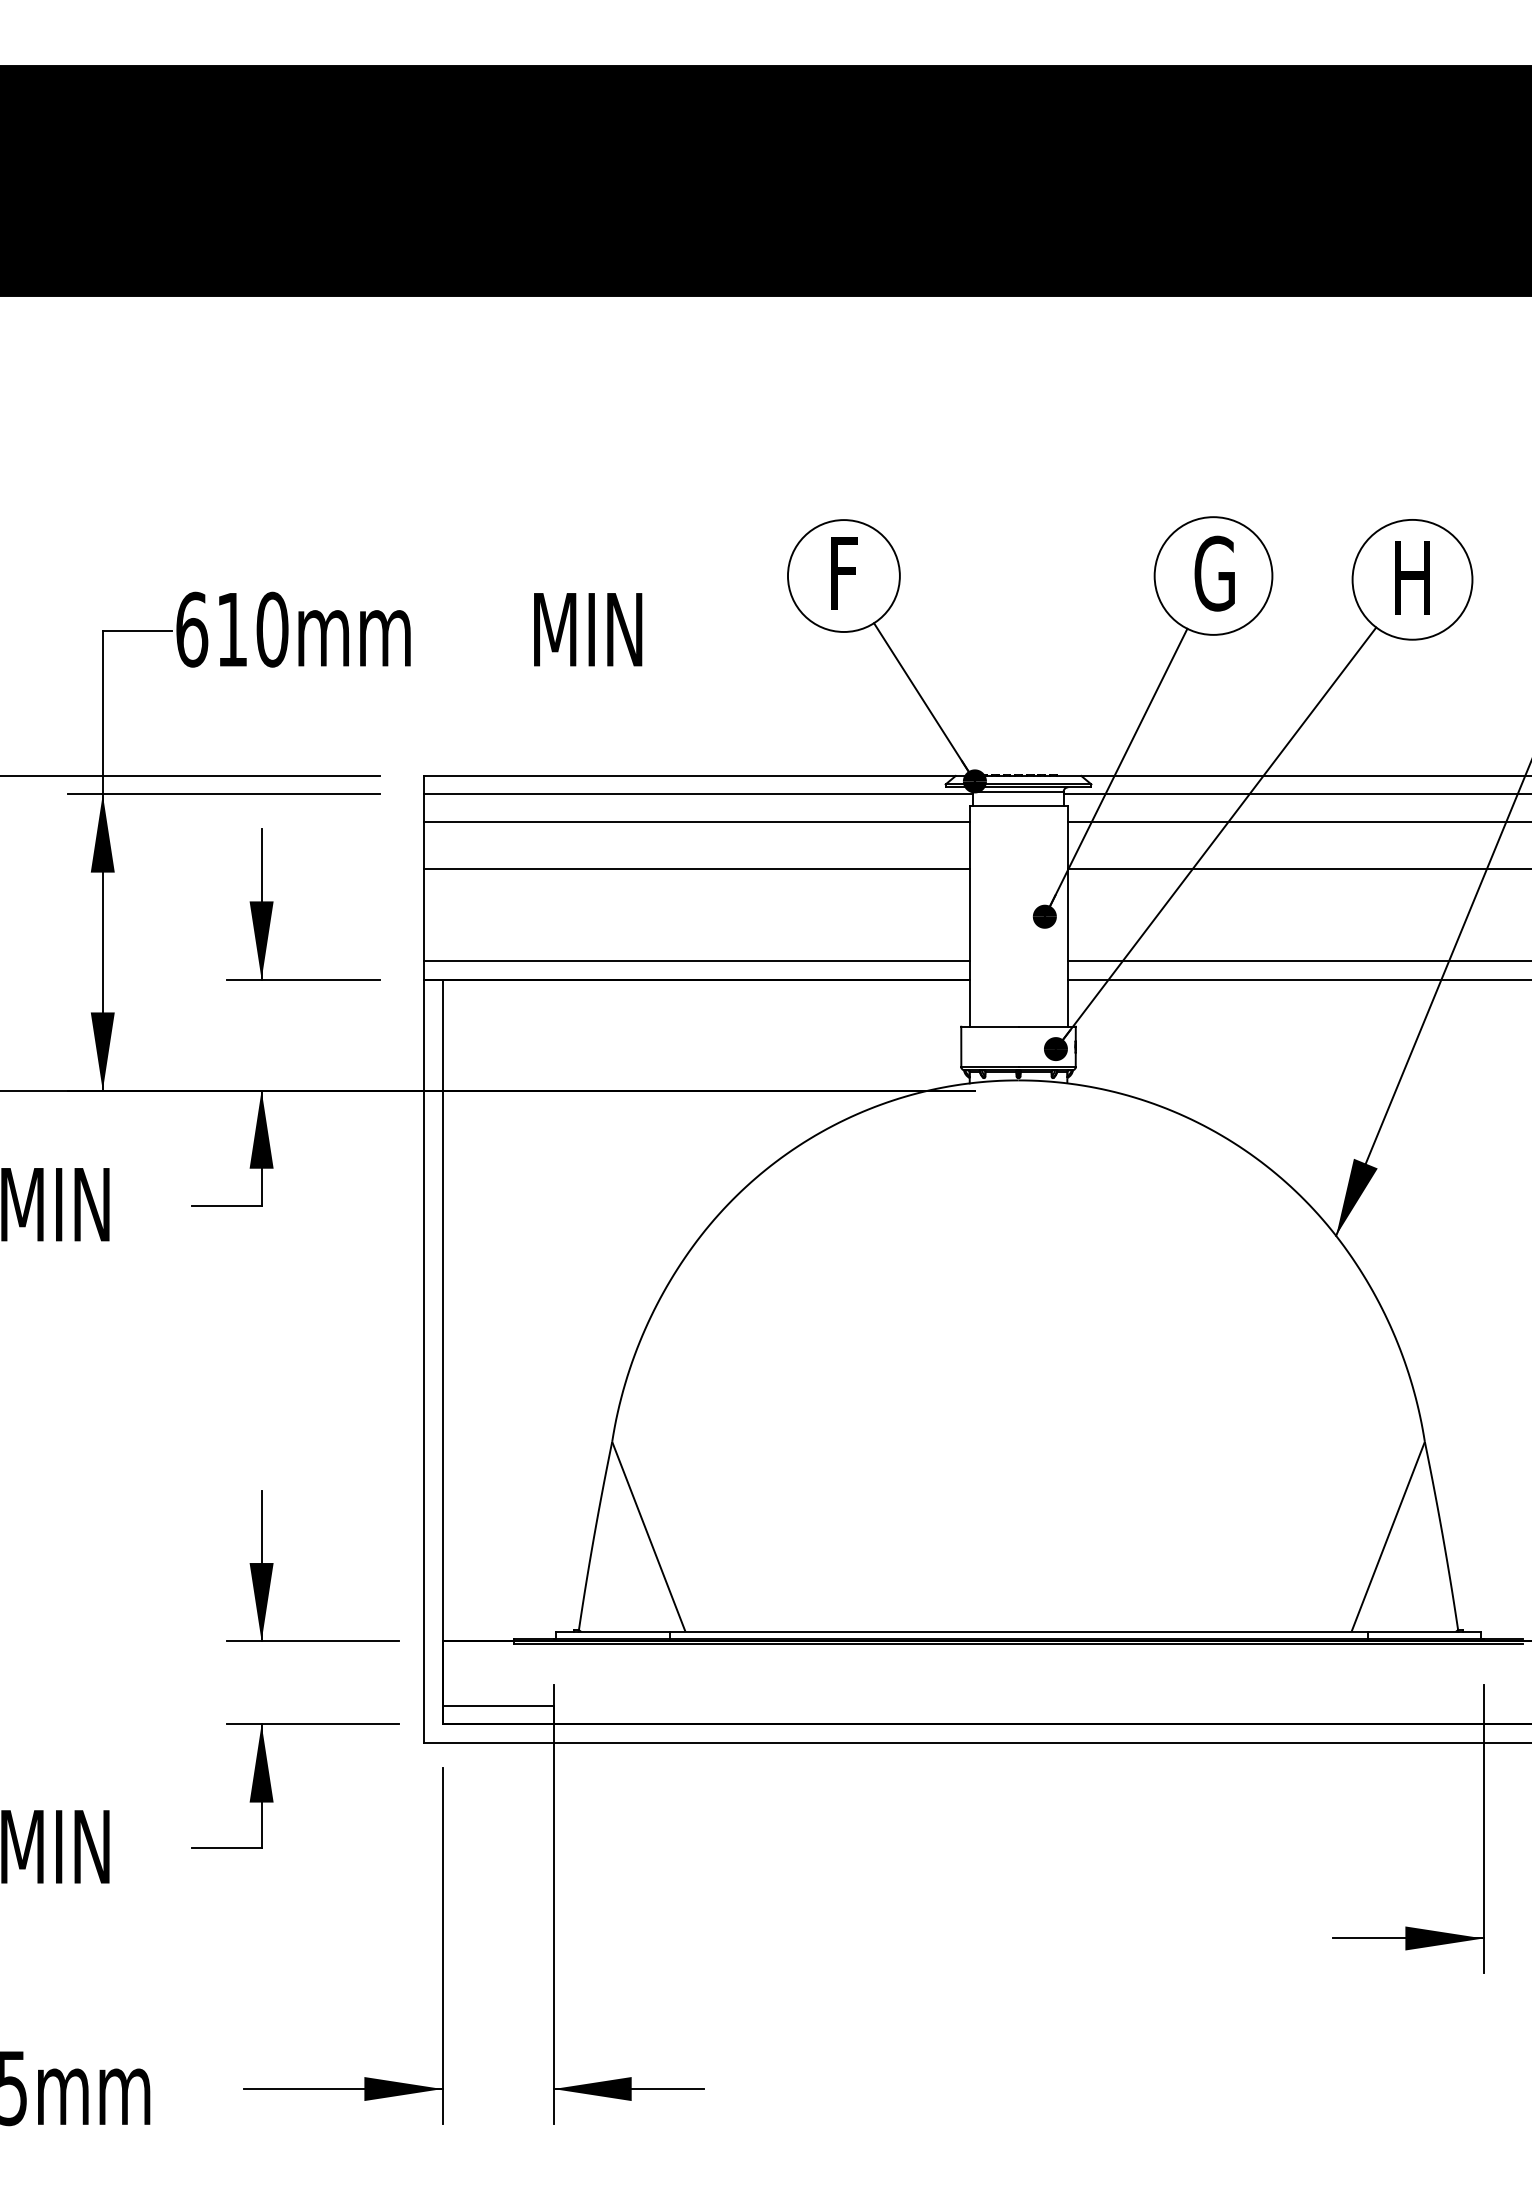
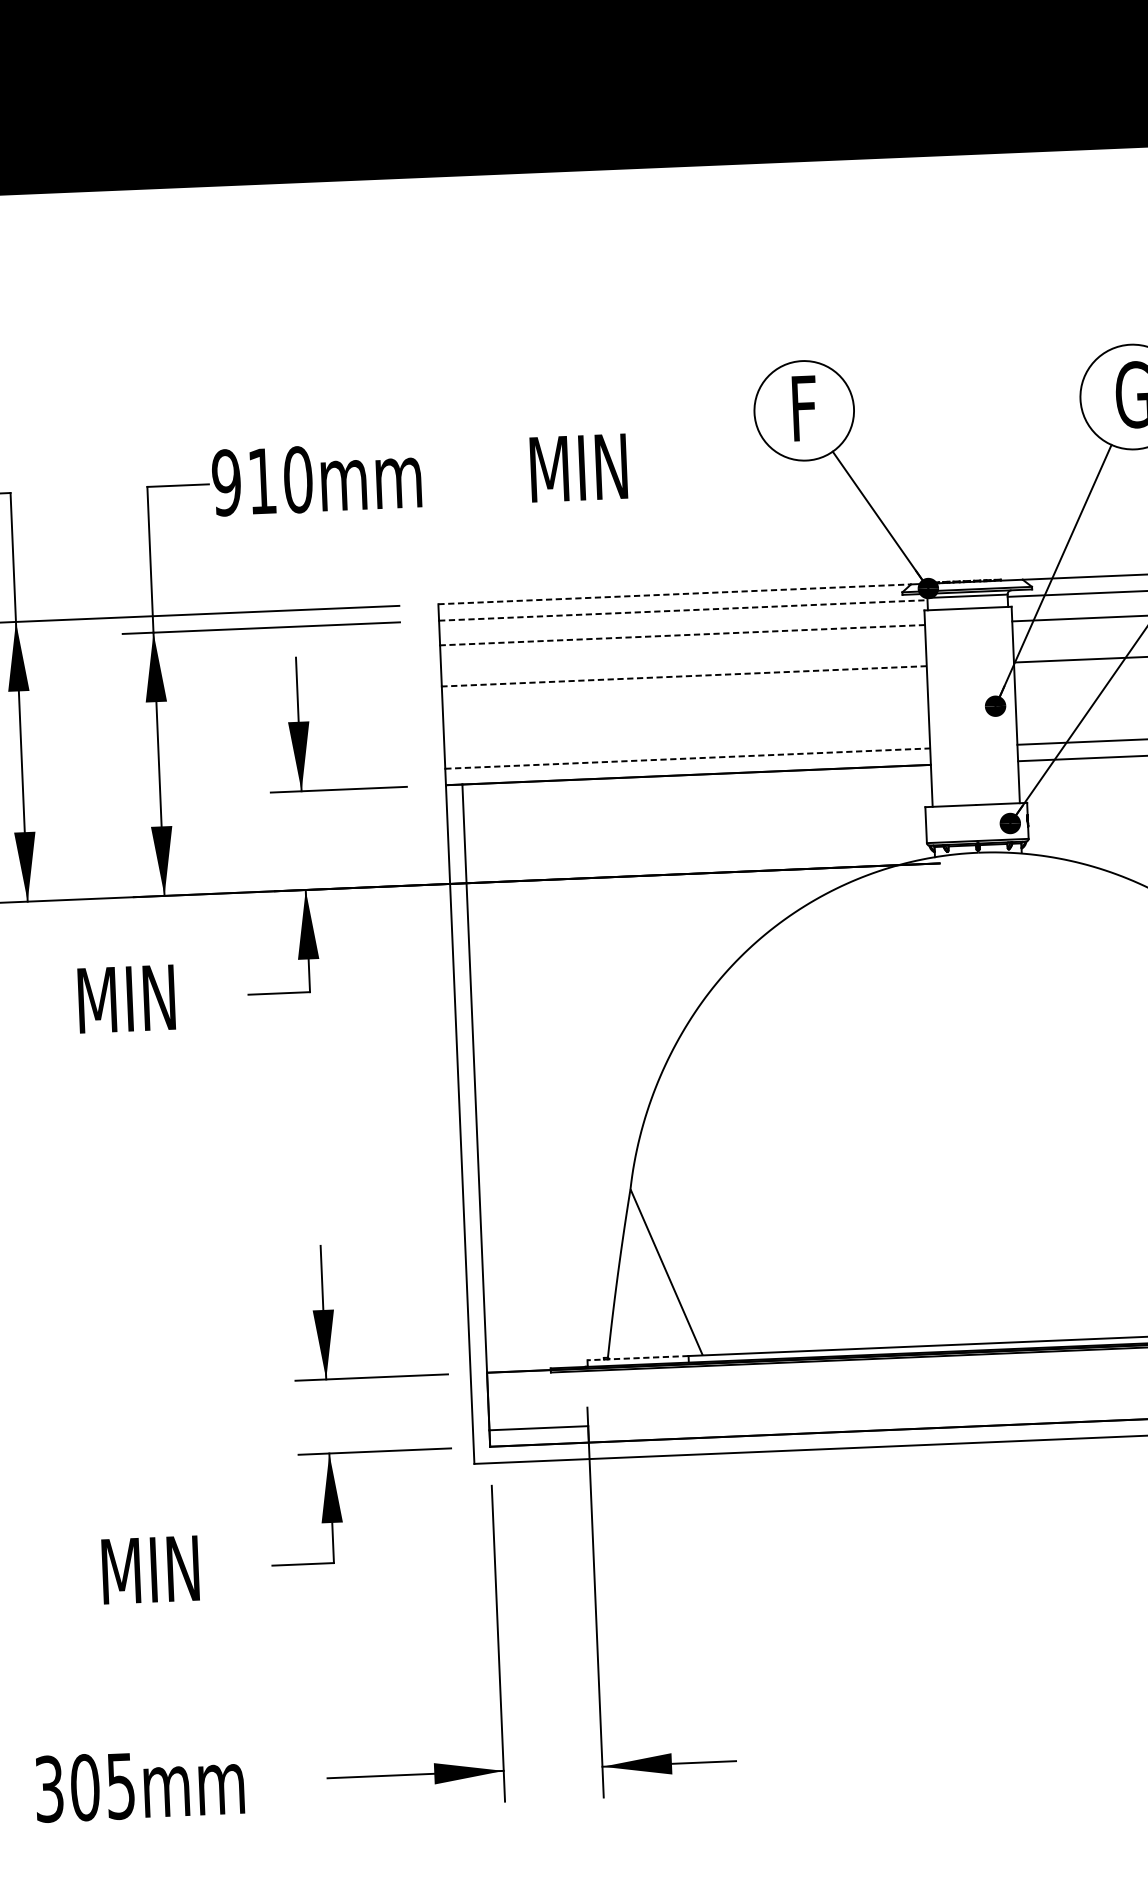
text: (192, 629) -> (227, 482), 610mm -> 910mm
line: (689, 775) -> (674, 593), solid -> dashed
line: (698, 794) -> (683, 610), solid -> dashed
line: (696, 822) -> (682, 635), solid -> dashed
line: (696, 868) -> (684, 676), solid -> dashed
line: (696, 961) -> (687, 759), solid -> dashed
line: (612, 1631) -> (637, 1357), solid -> dashed

